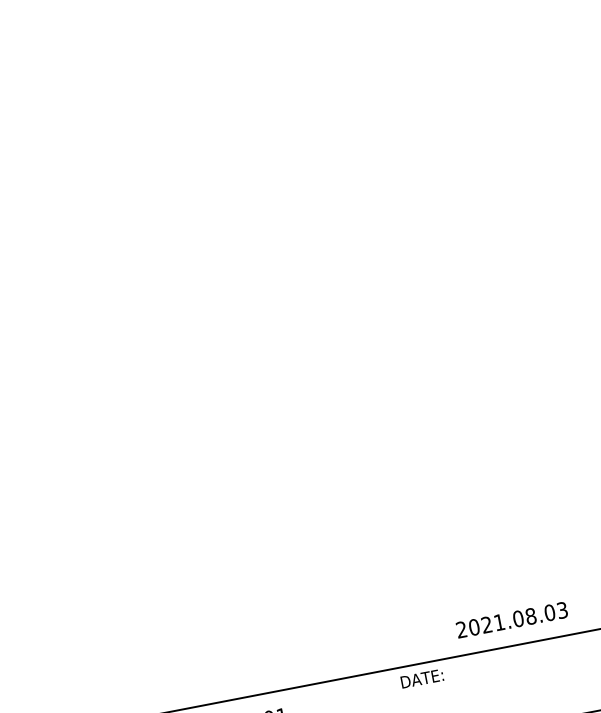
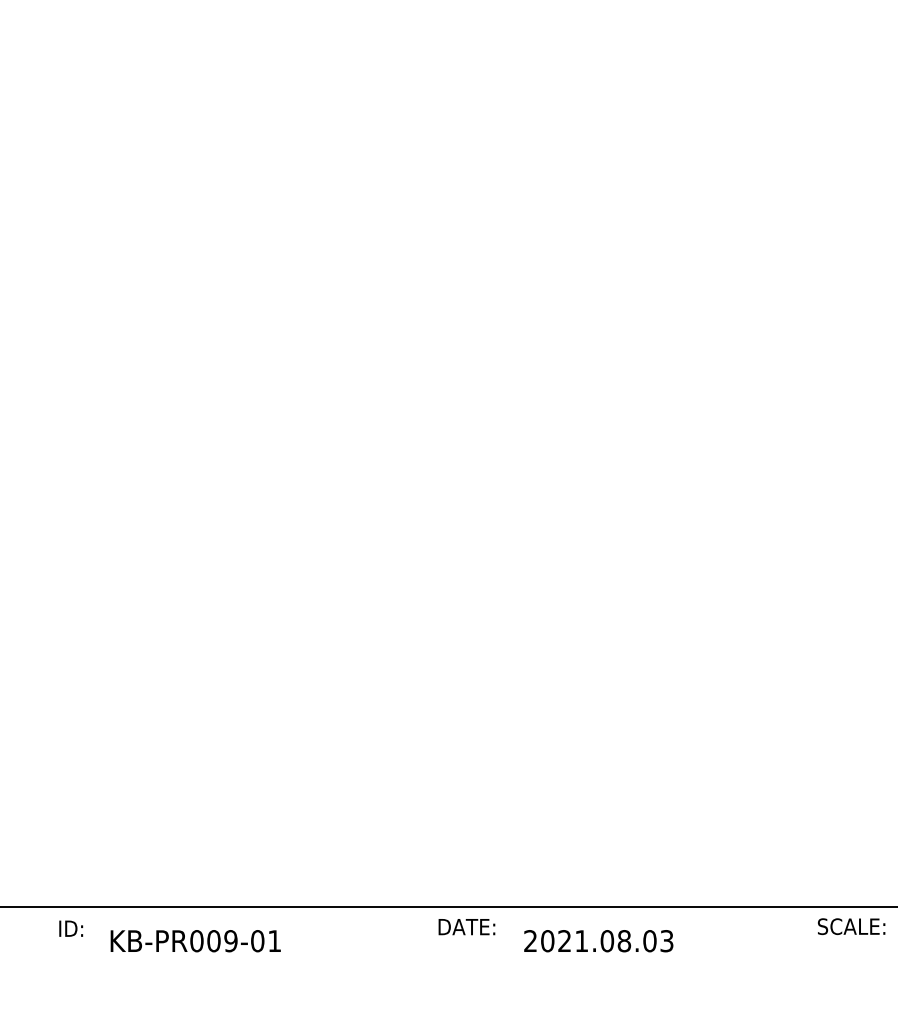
text: (511, 620) -> (598, 941), moved

